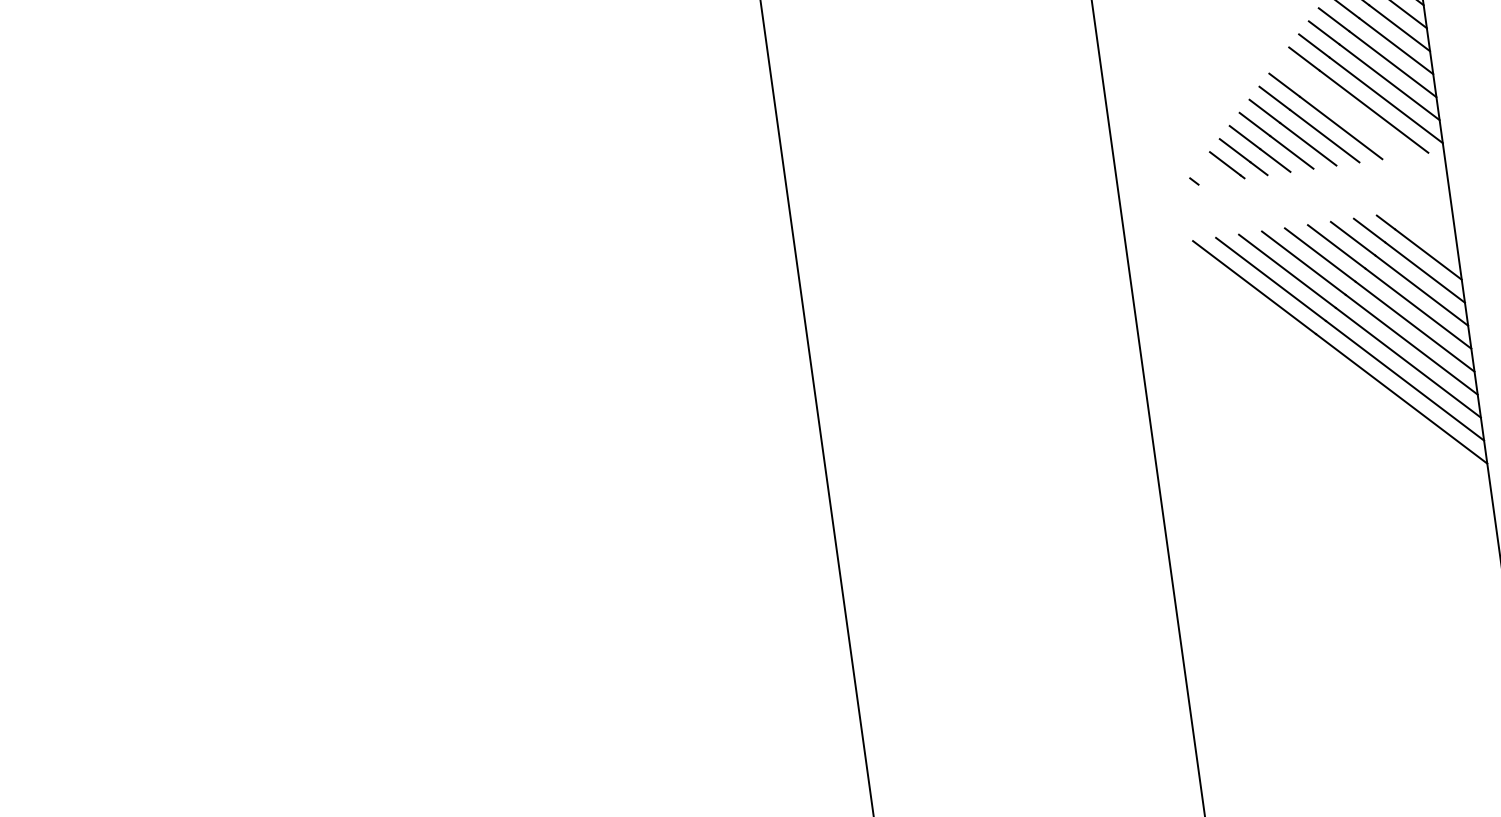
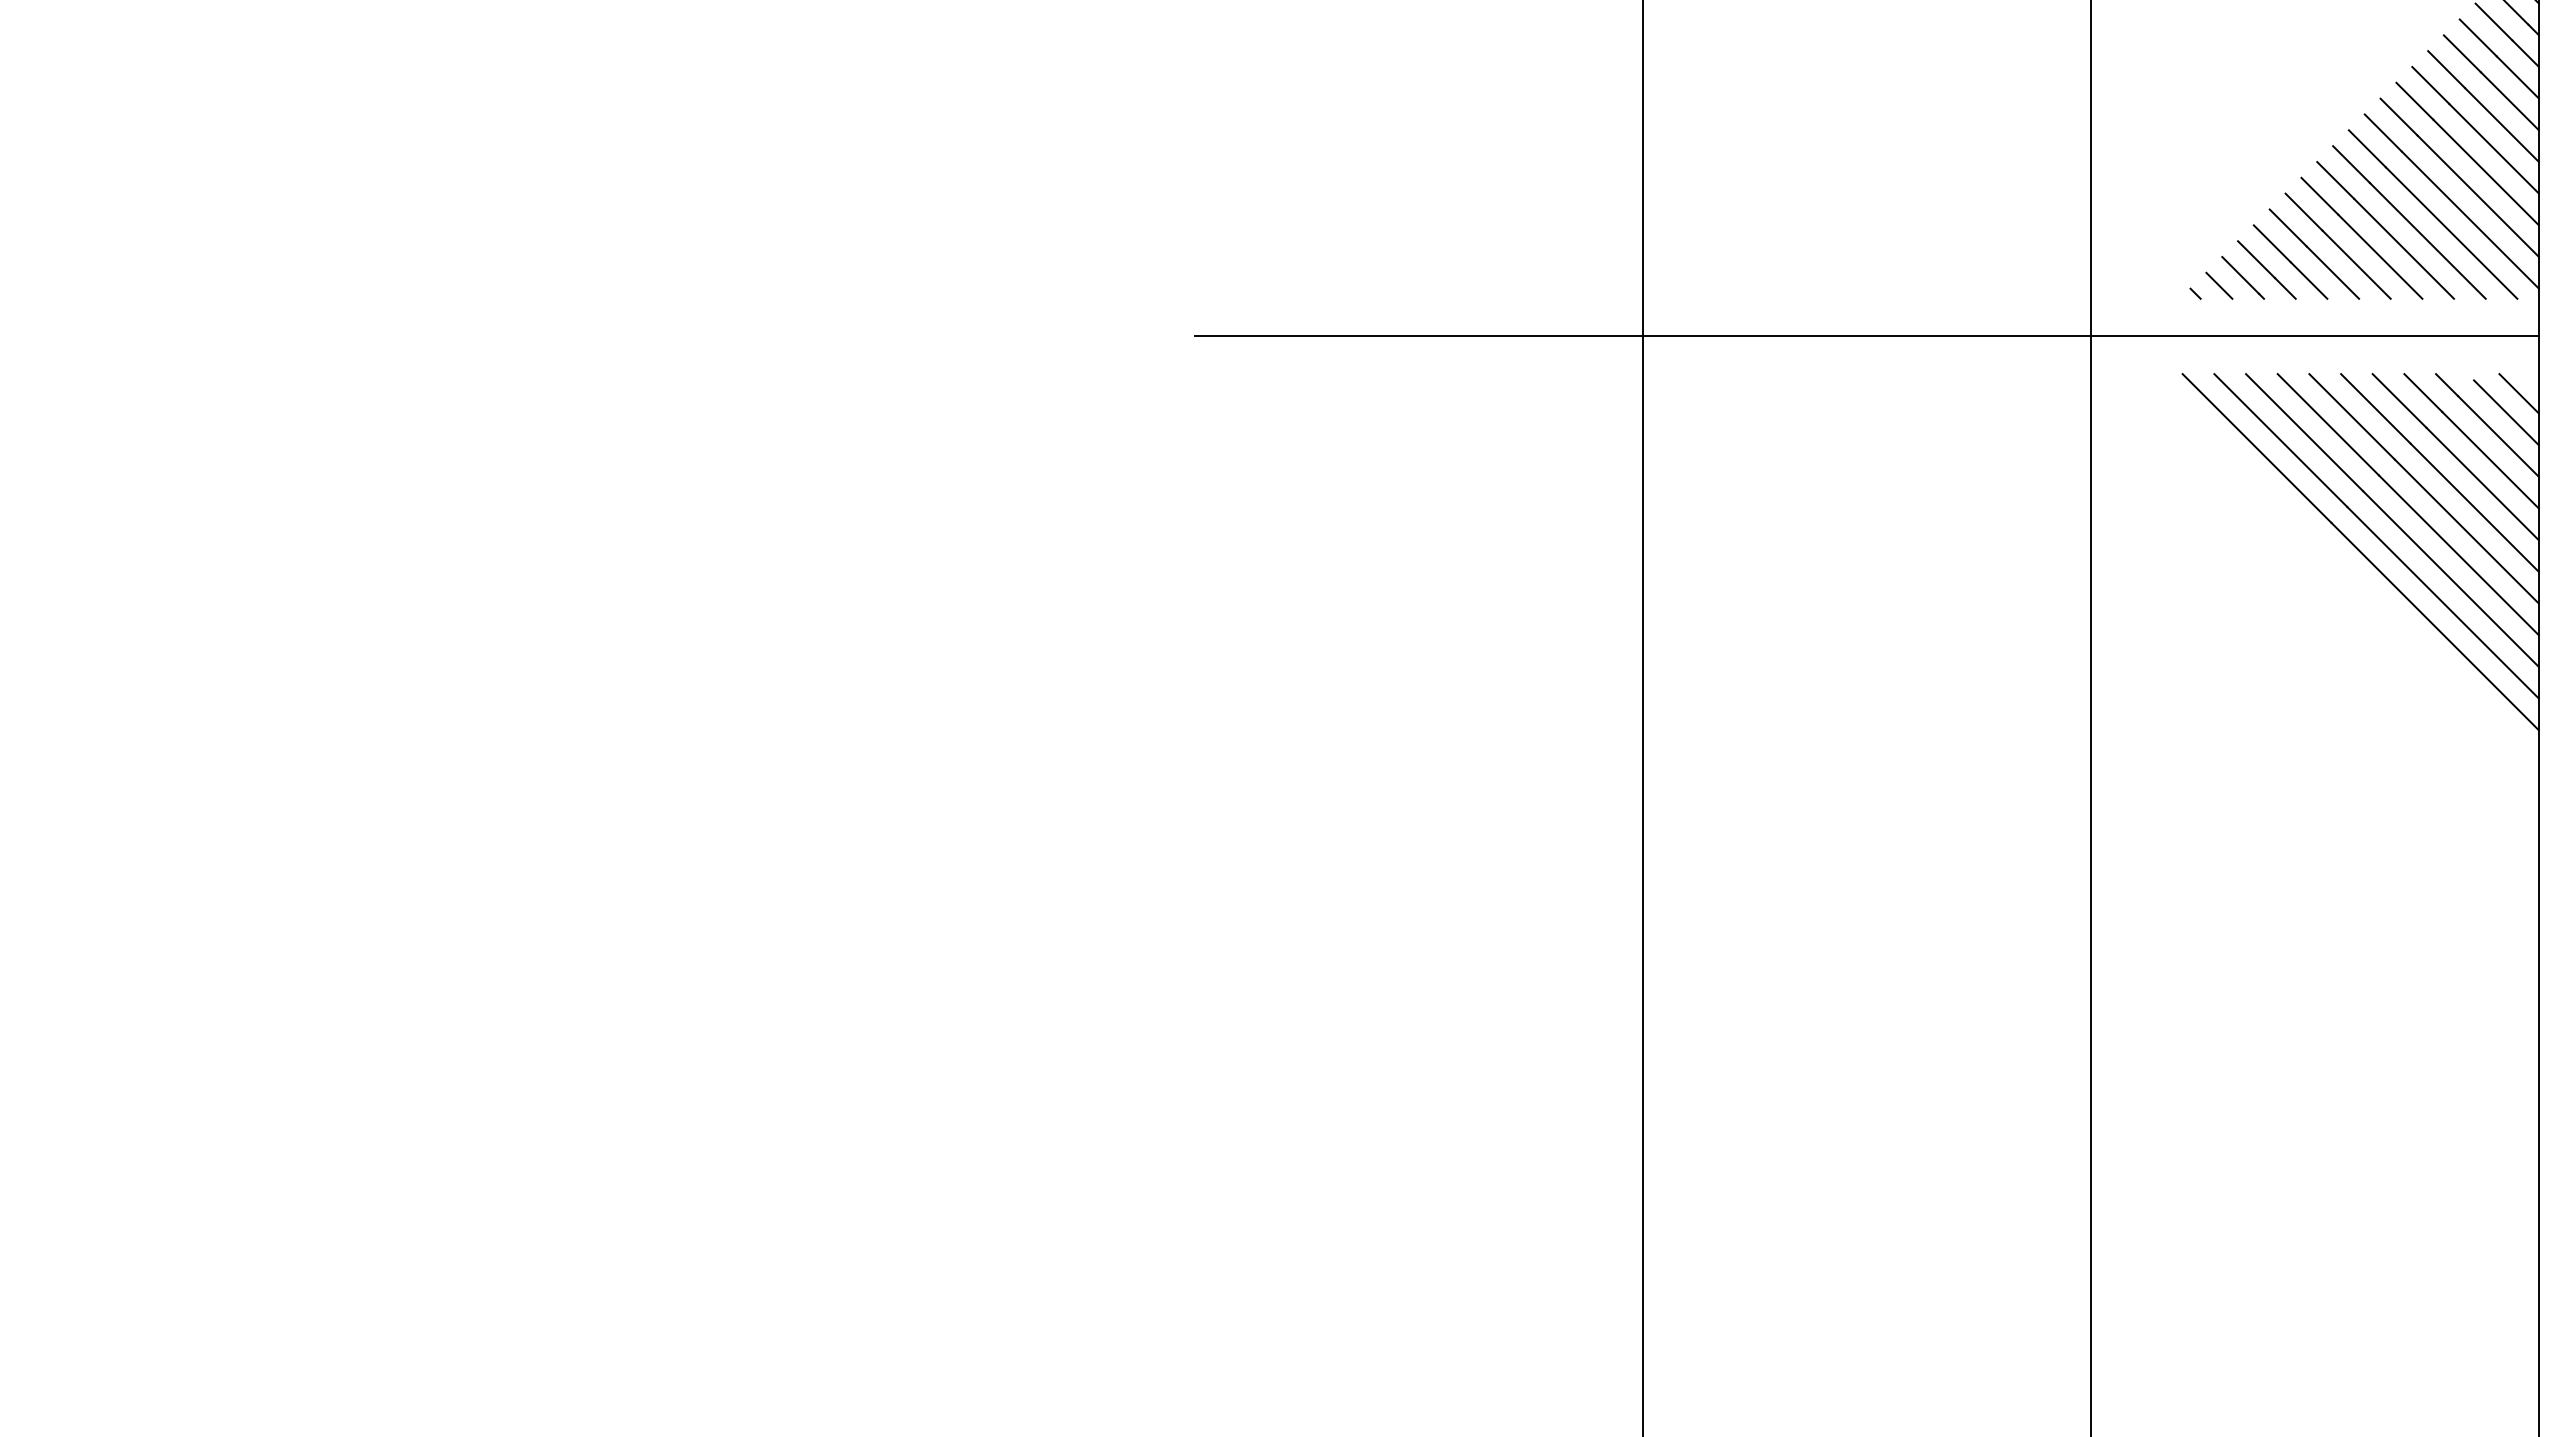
line: (1342, 108) -> (2409, 222), added
line: (1210, 173) -> (2219, 285), added
line: (1438, 221) -> (2518, 393), added
line: (1431, 236) -> (2506, 412), added
line: (959, 245) -> (1866, 336), added

